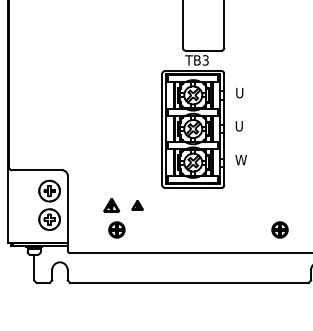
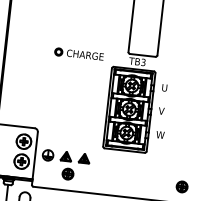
part: (113, 59) -> (78, 54), added
text: (239, 126) -> (161, 111), U -> V
part: (137, 205) -> (84, 158), size x1.43
part: (85, 206) -> (47, 155), added

